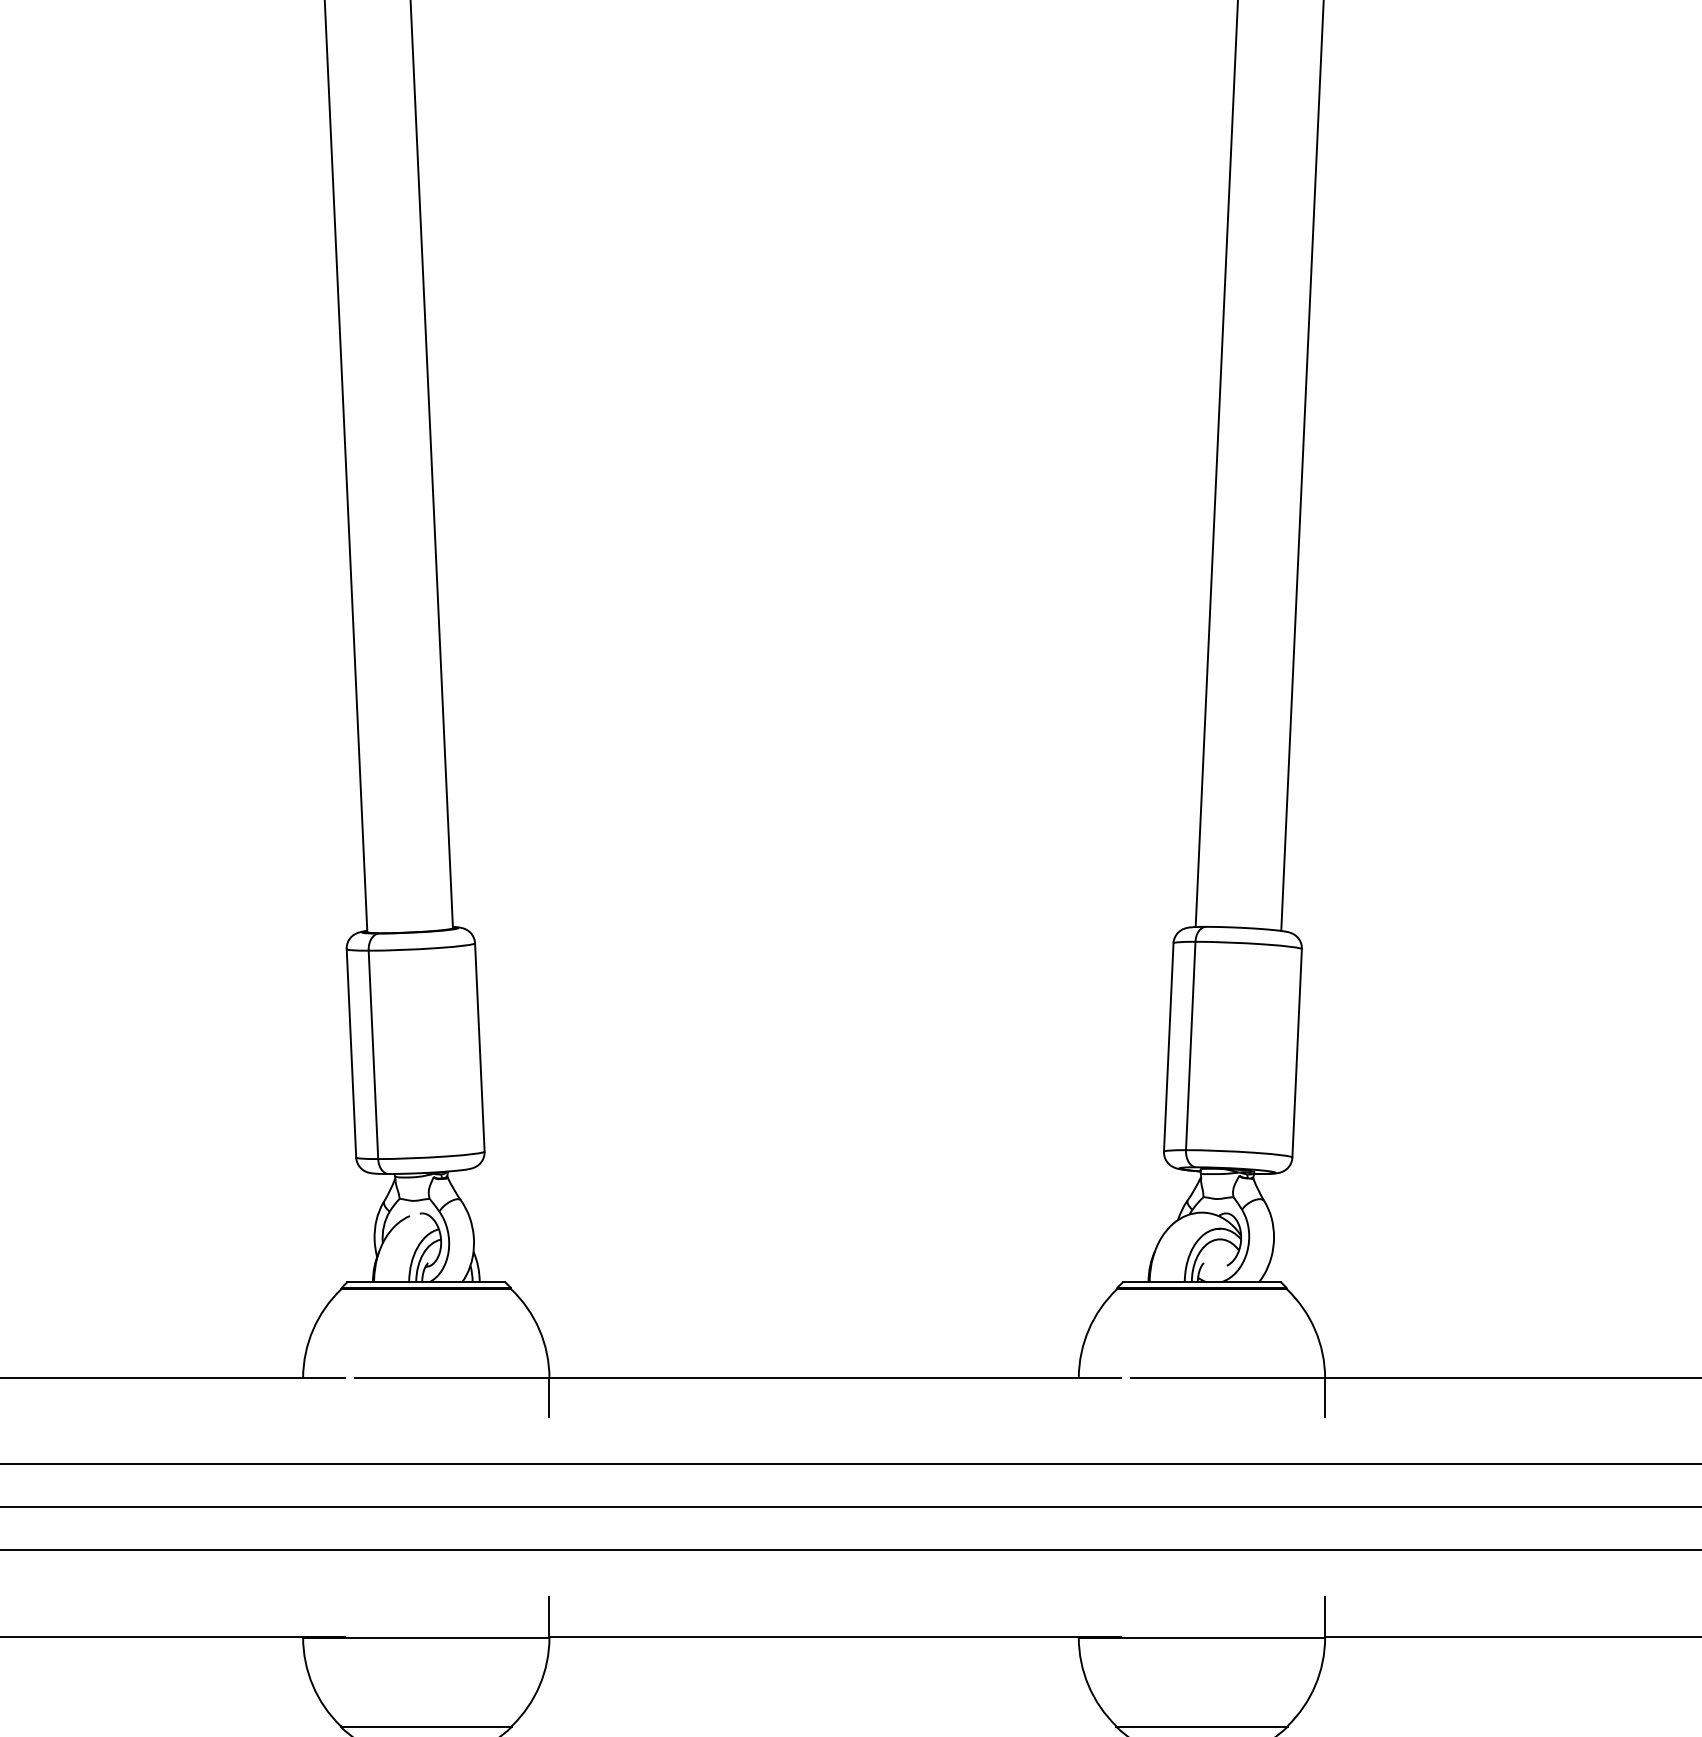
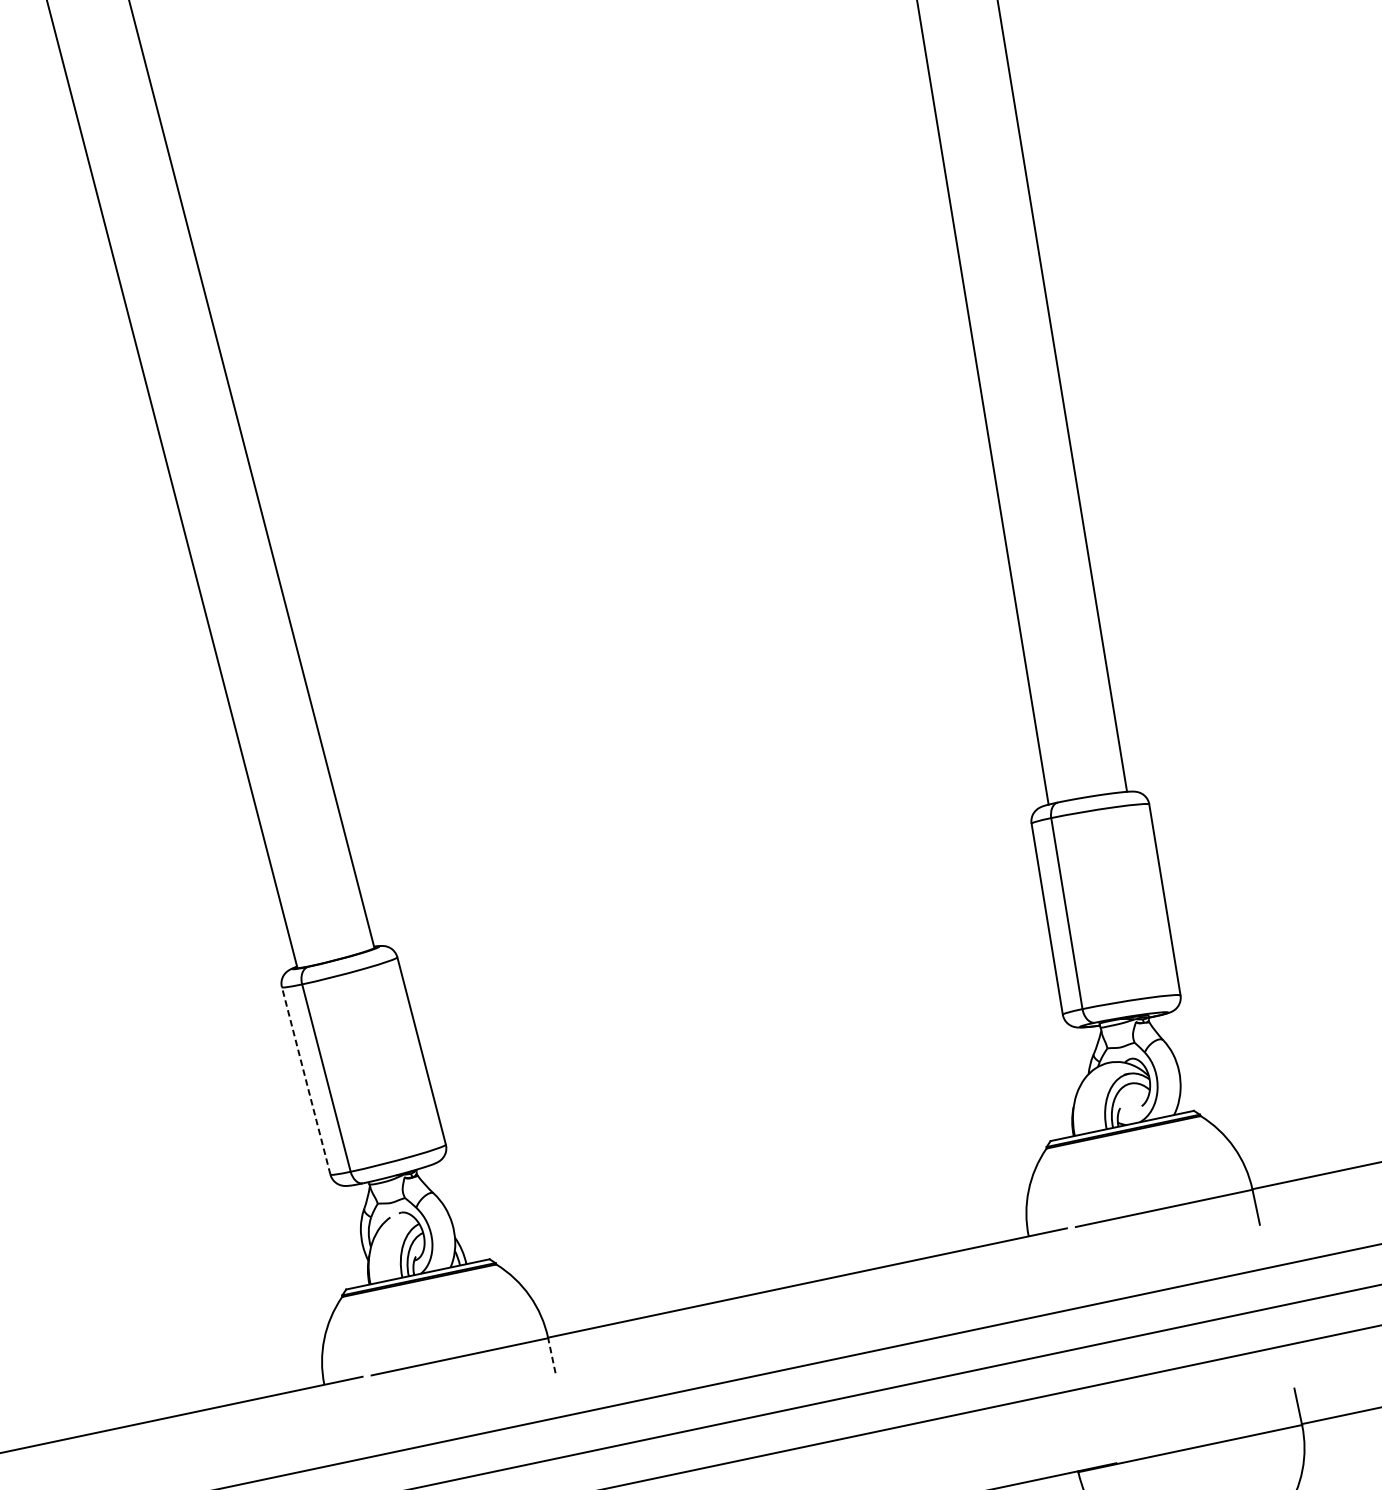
line: (351, 1052) -> (306, 1080), solid -> dashed
line: (549, 1397) -> (551, 1355), solid -> dashed

